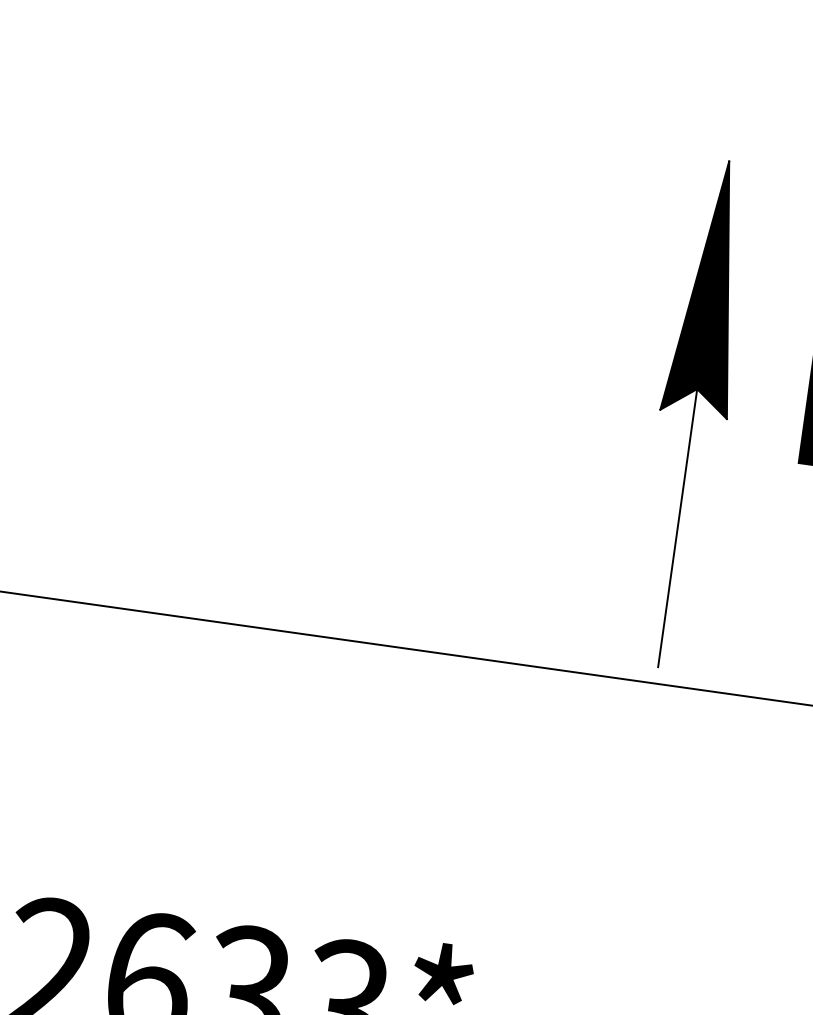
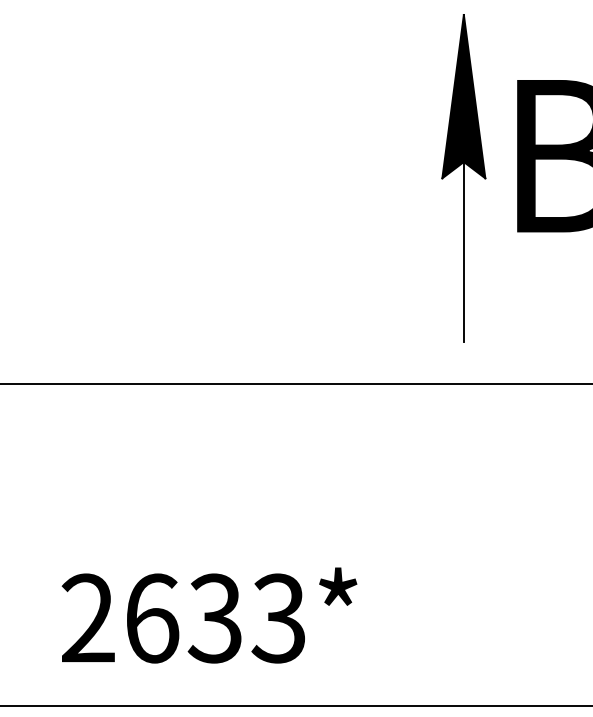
part: (693, 414) -> (463, 178), moved

